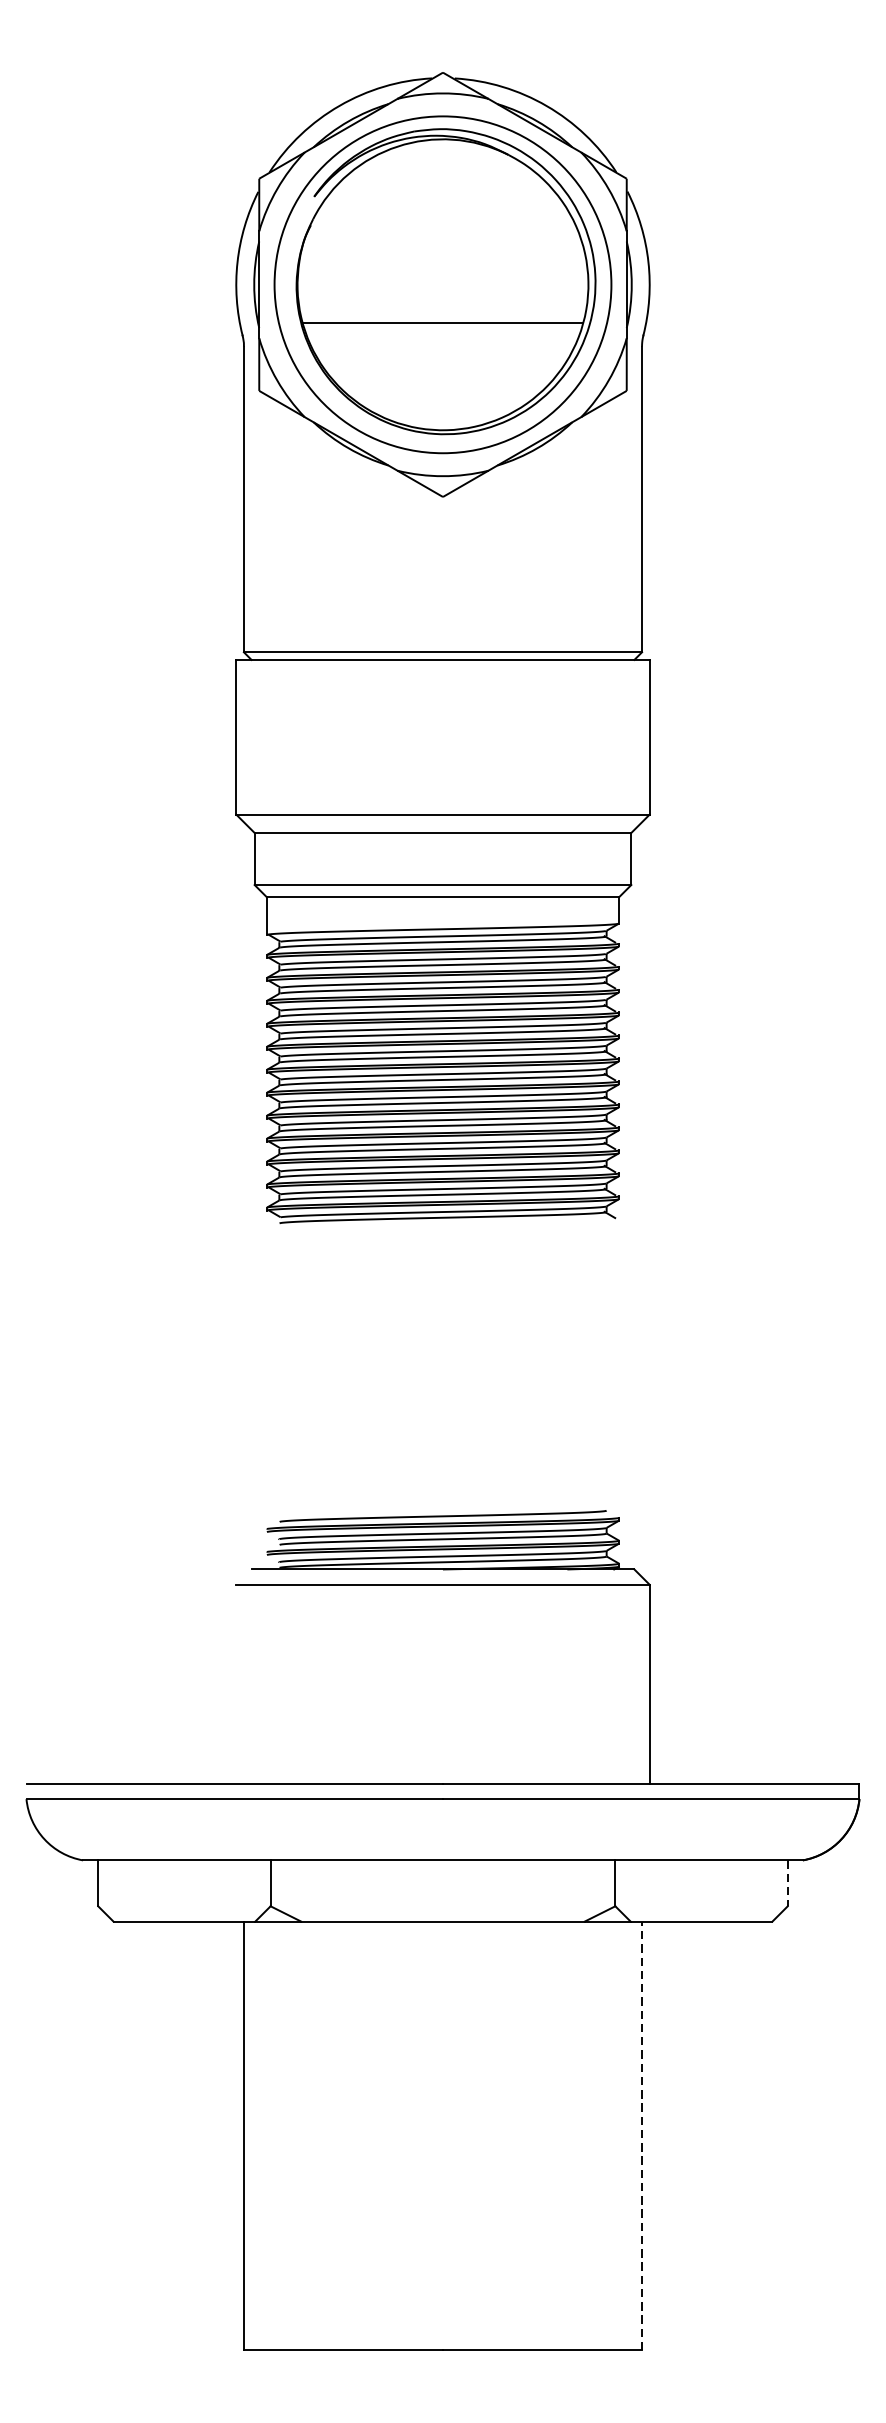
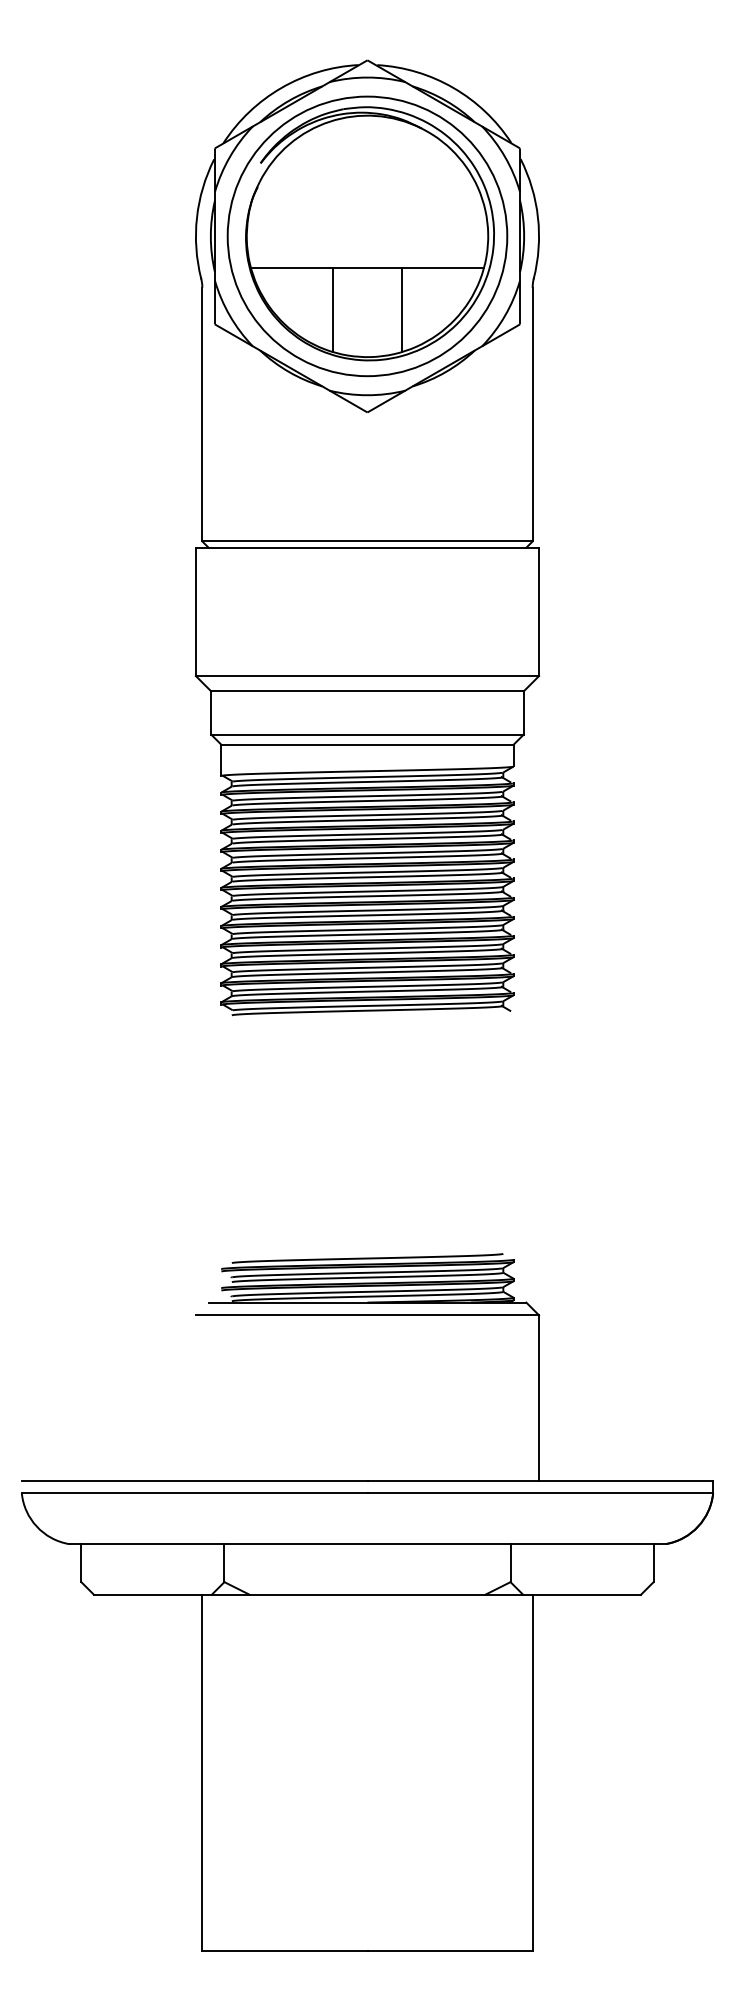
line: (400, 372) -> (332, 309), added
line: (485, 372) -> (402, 309), added
line: (787, 1883) -> (653, 1563), dashed -> solid
line: (641, 2135) -> (532, 1772), dashed -> solid

